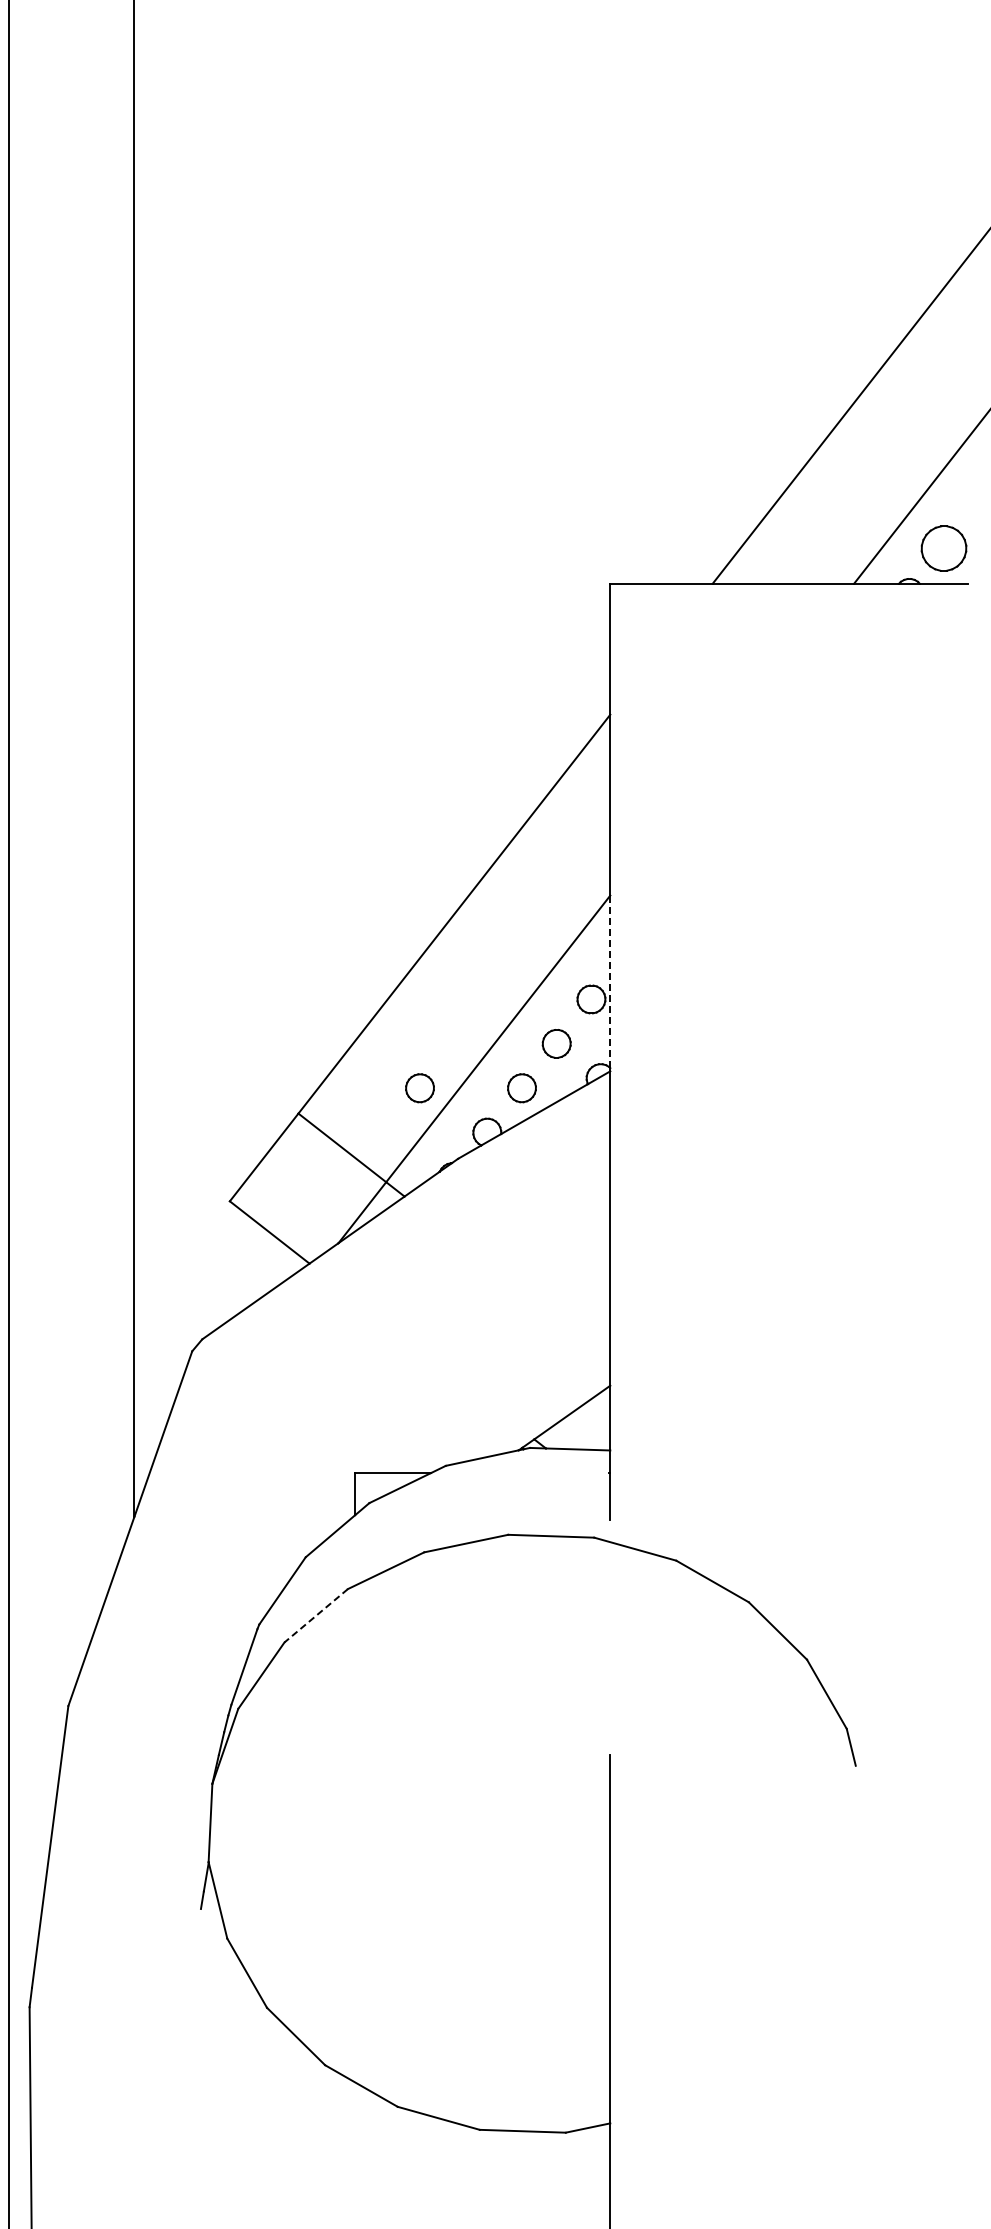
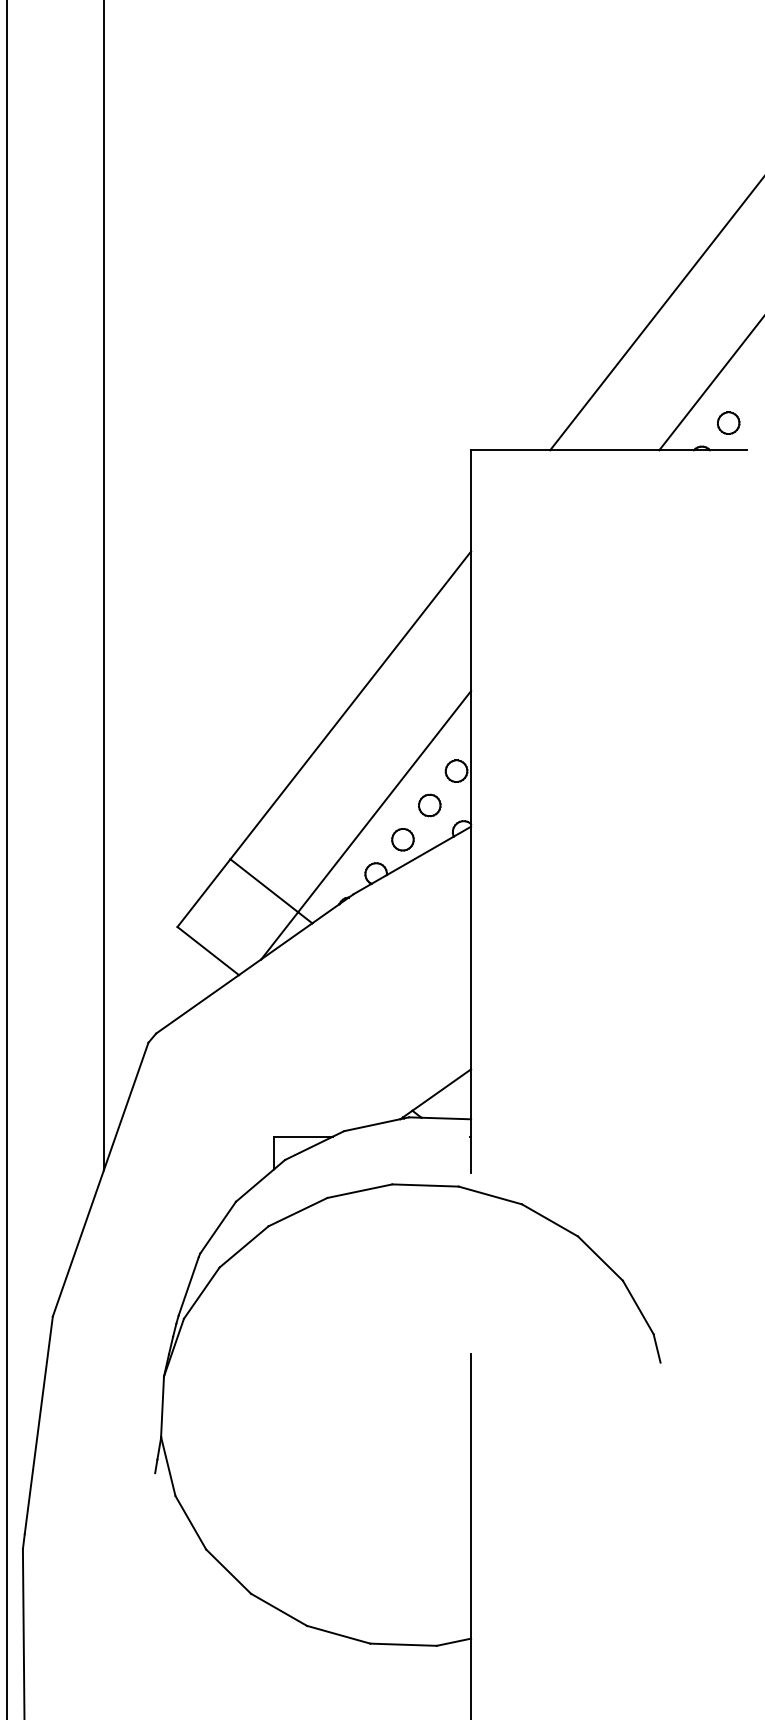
part: (943, 548) -> (728, 423), size x0.62
line: (610, 982) -> (471, 758), dashed -> solid
part: (419, 1088) -> (323, 839), removed
line: (315, 1616) -> (243, 1247), dashed -> solid

